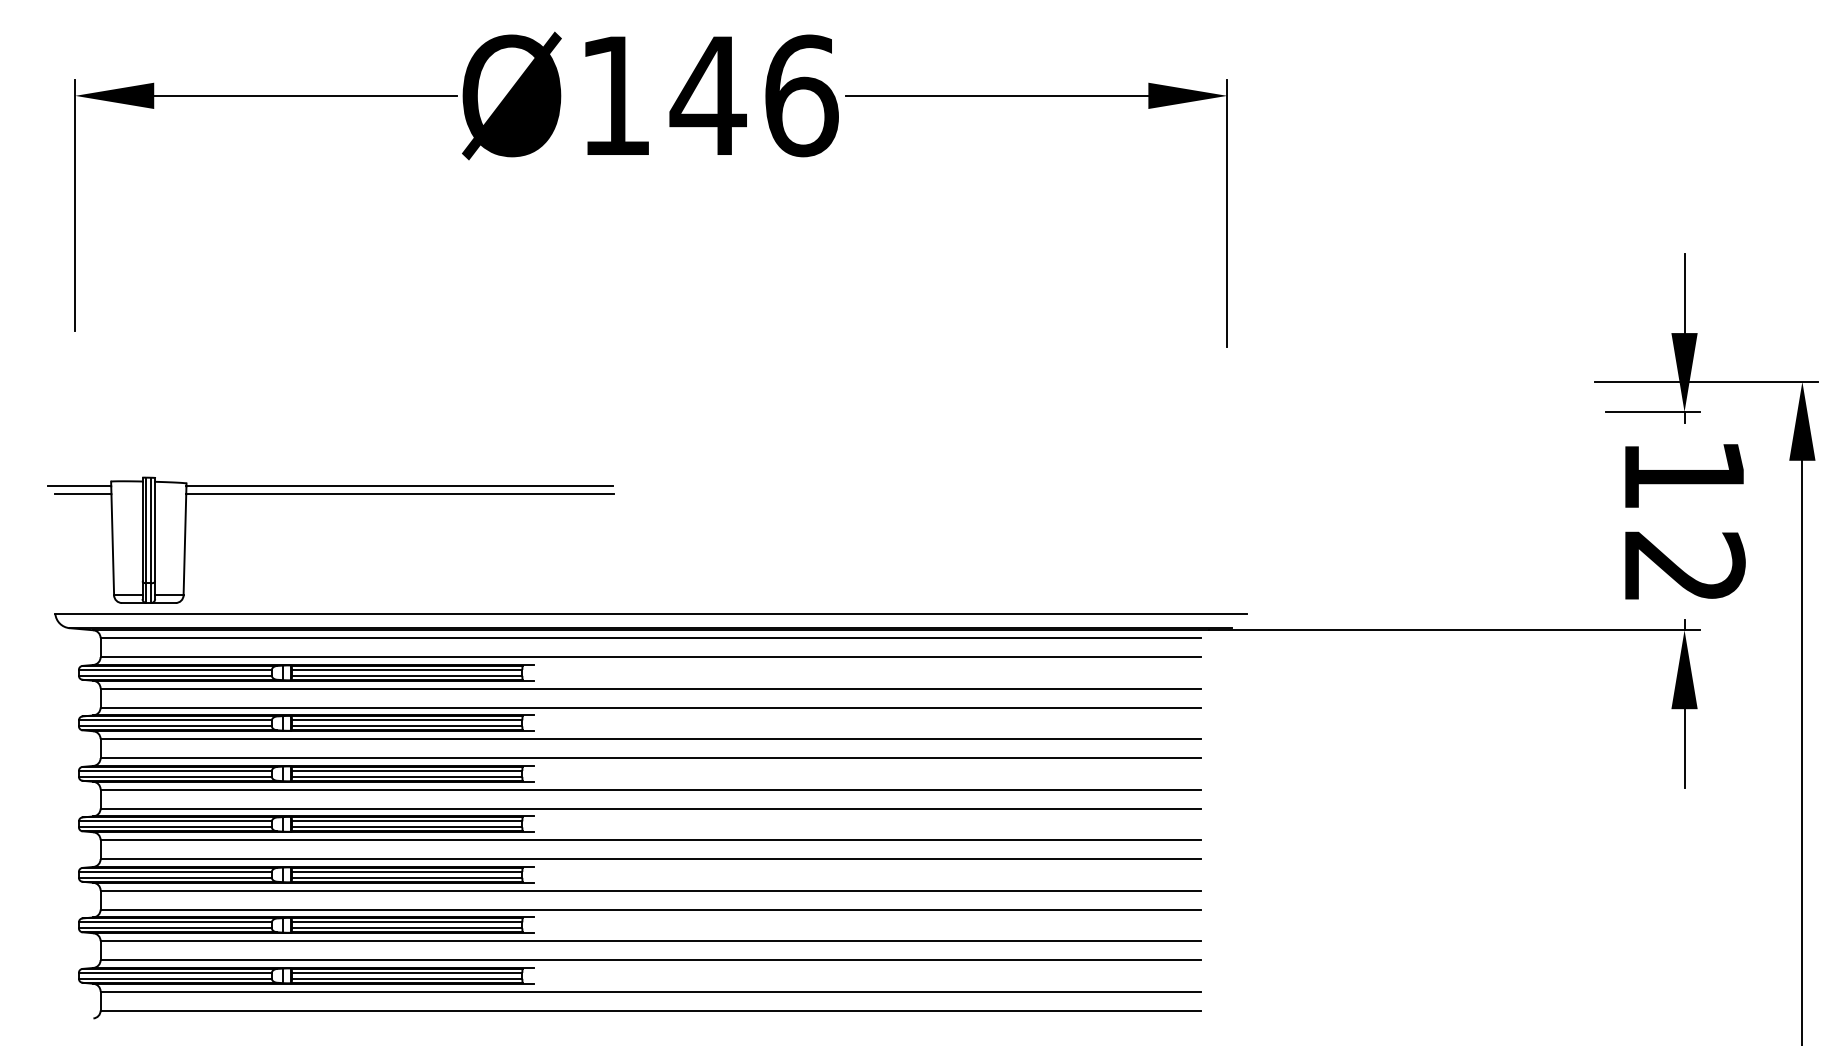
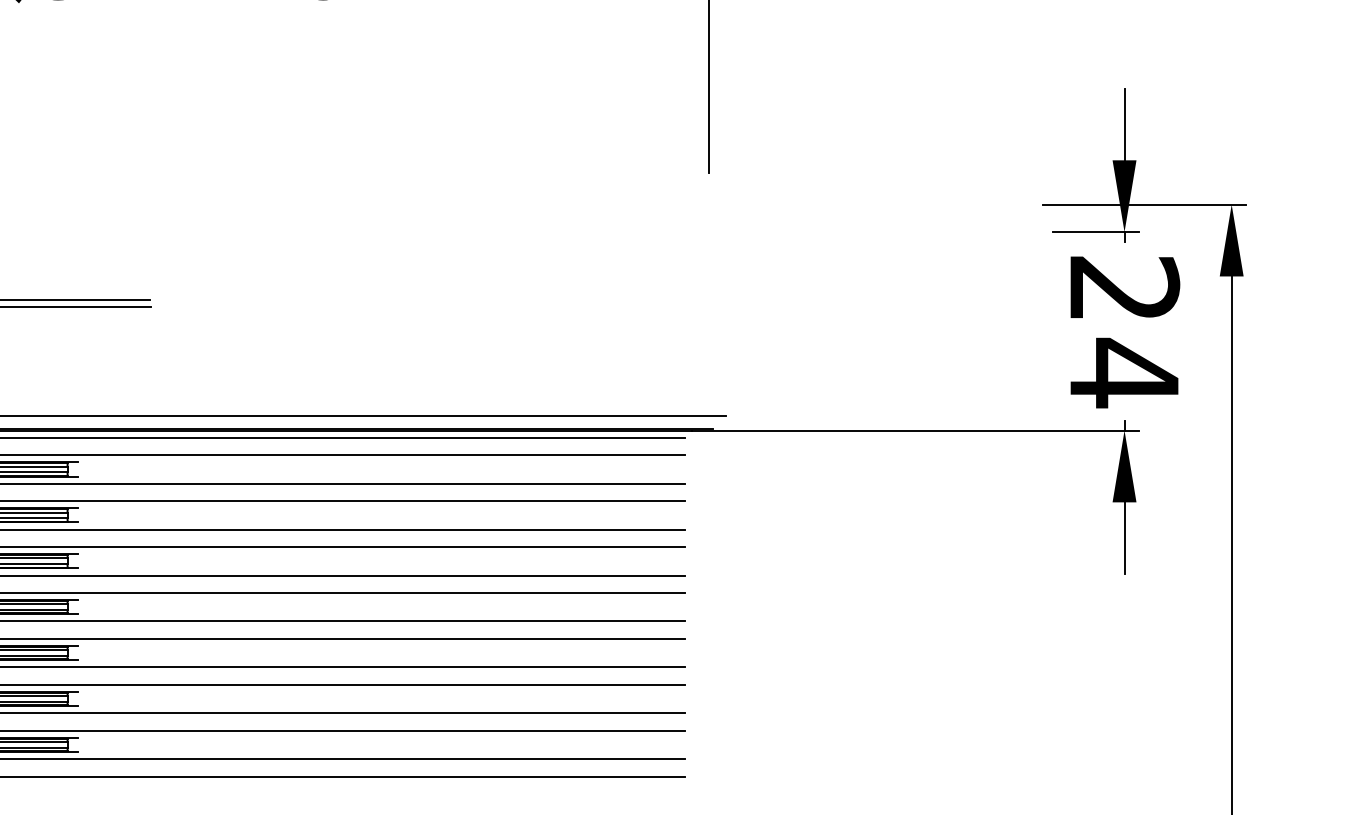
text: (1685, 522) -> (1125, 332), 12 -> 24

